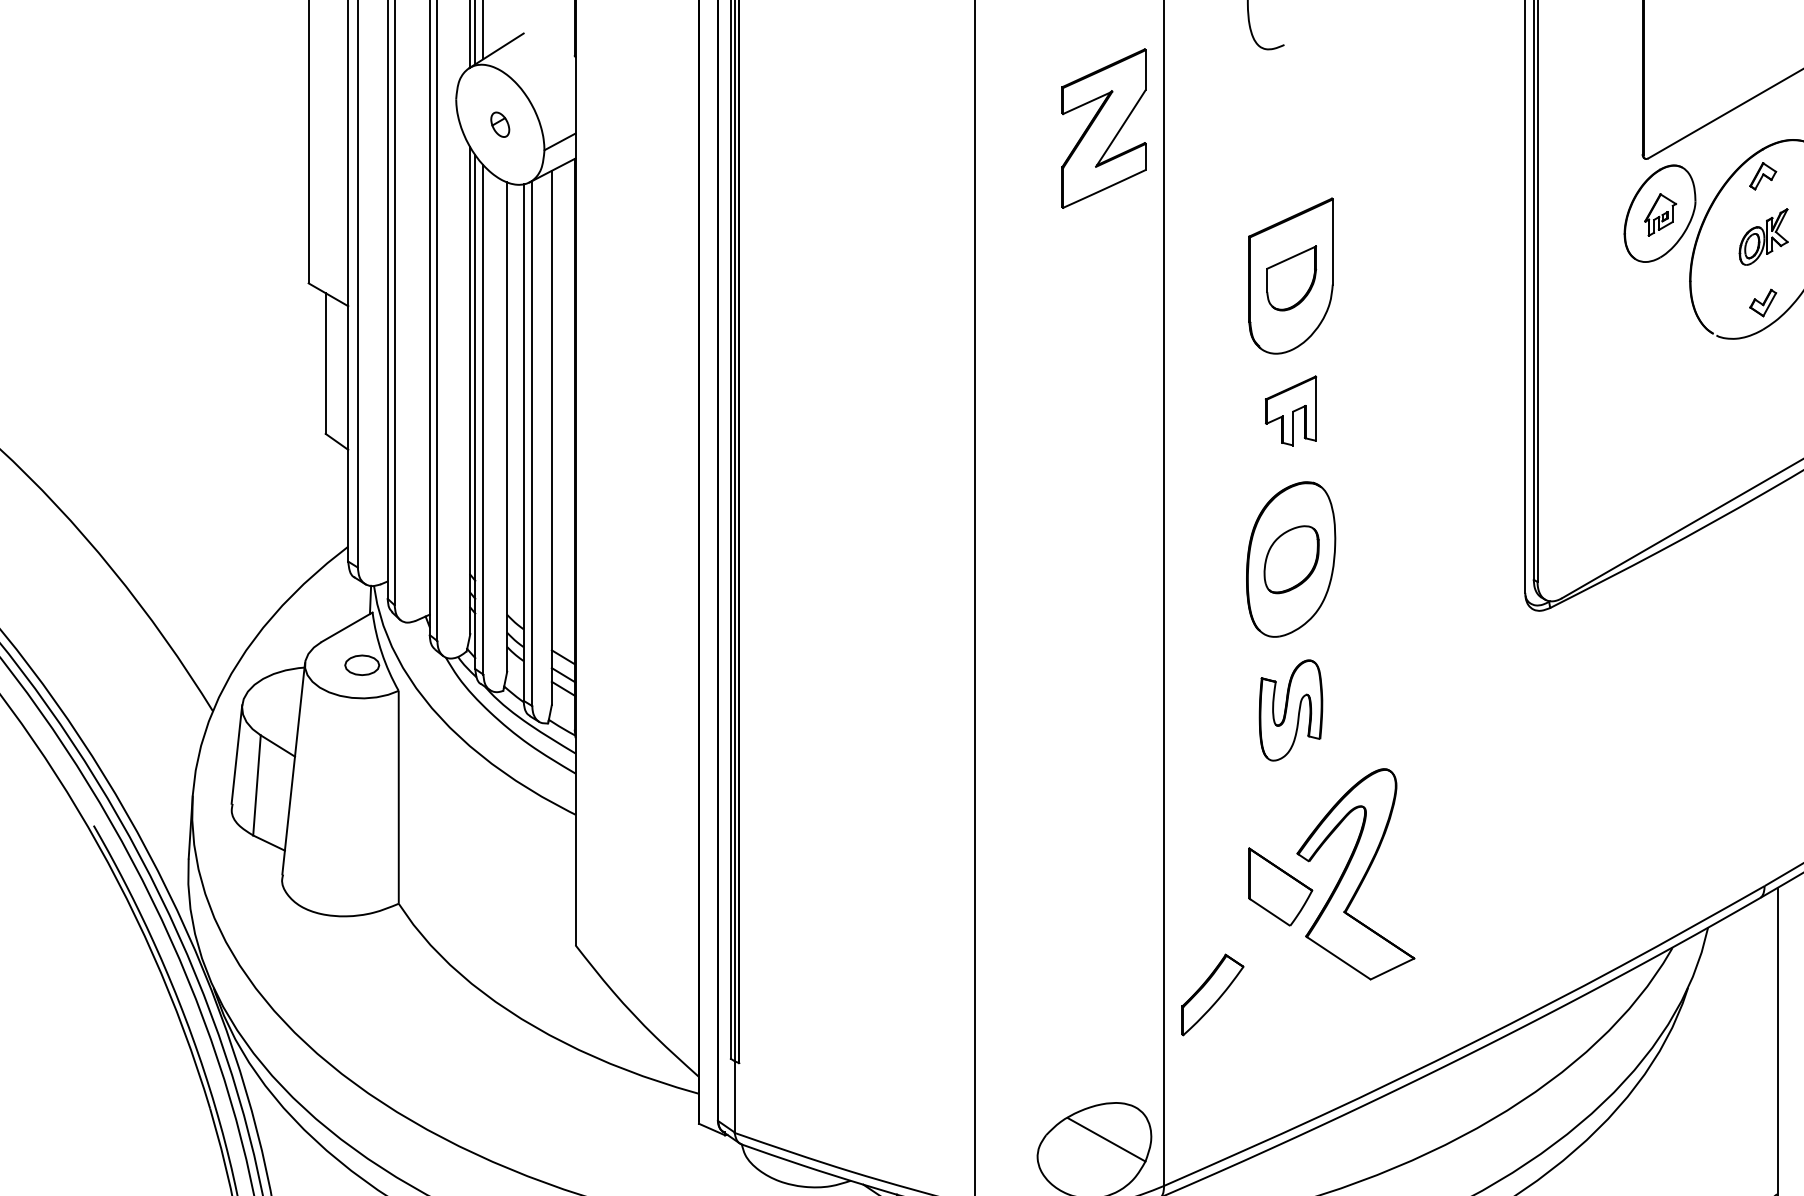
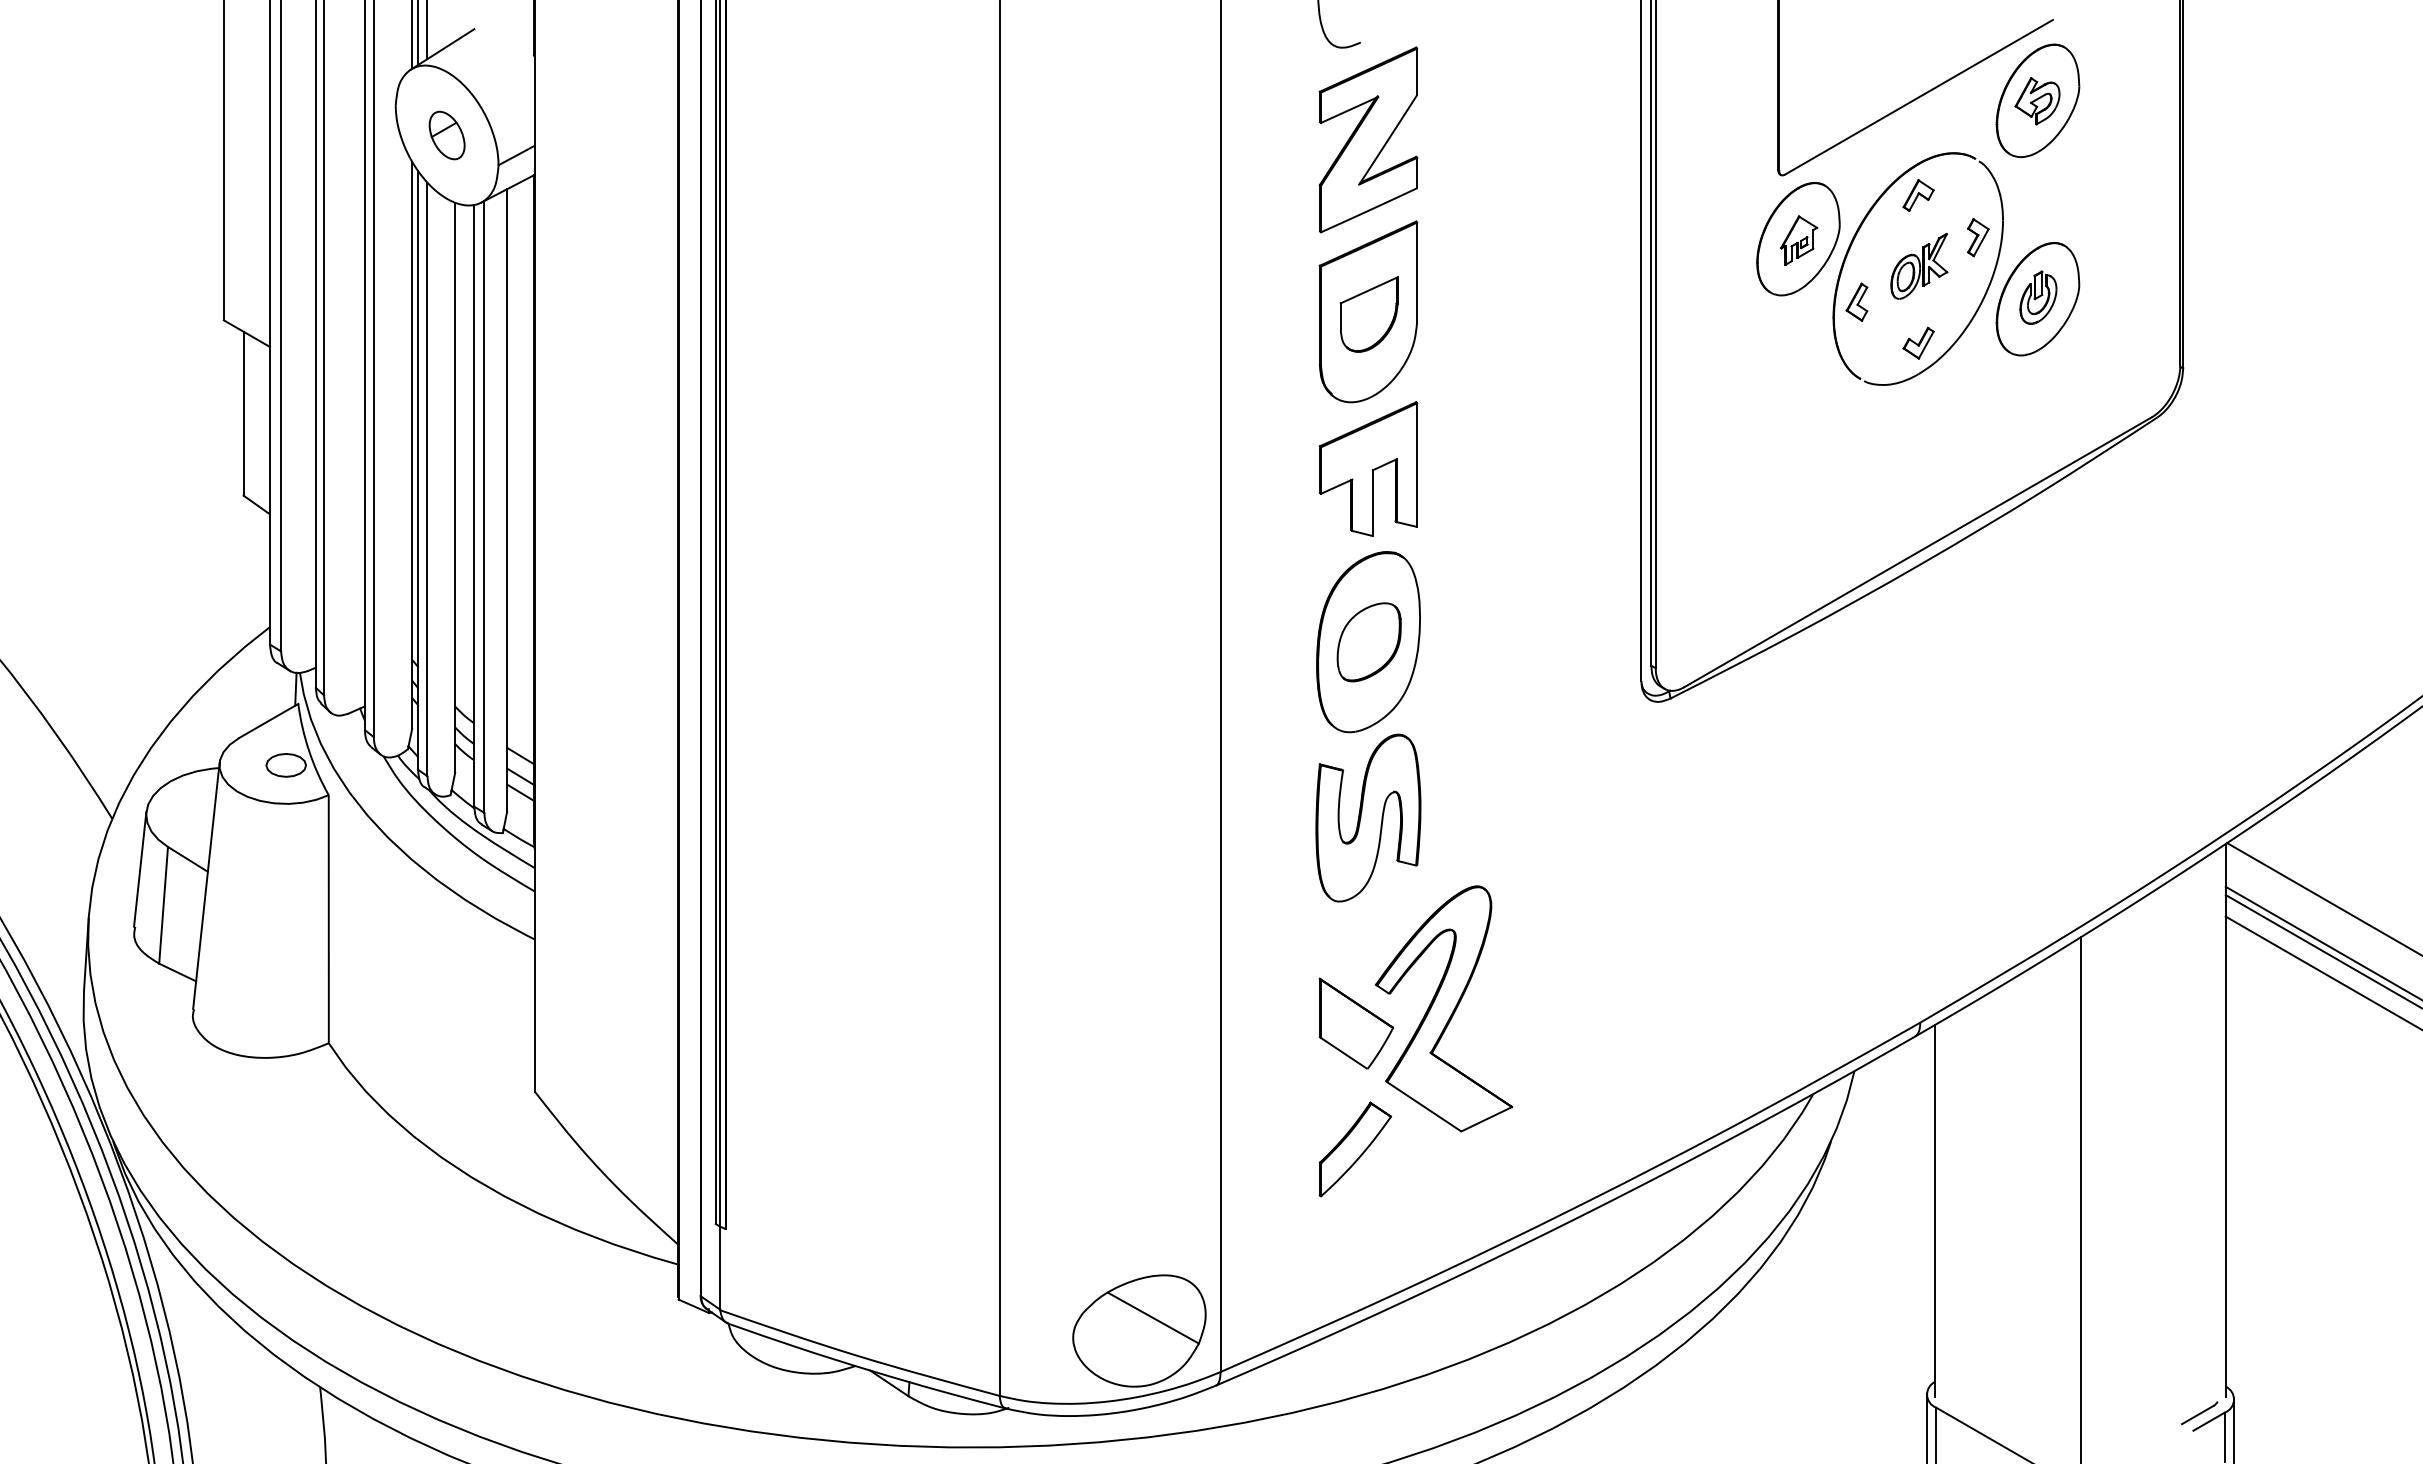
part: (499, 124) -> (446, 135), size x1.67
part: (1103, 128) -> (1368, 139), moved
part: (1709, 267) -> (1856, 301), added
part: (1291, 410) -> (1368, 468), size x1.67
part: (1291, 710) -> (1368, 817), size x1.43
part: (1212, 994) -> (1355, 1149), moved

